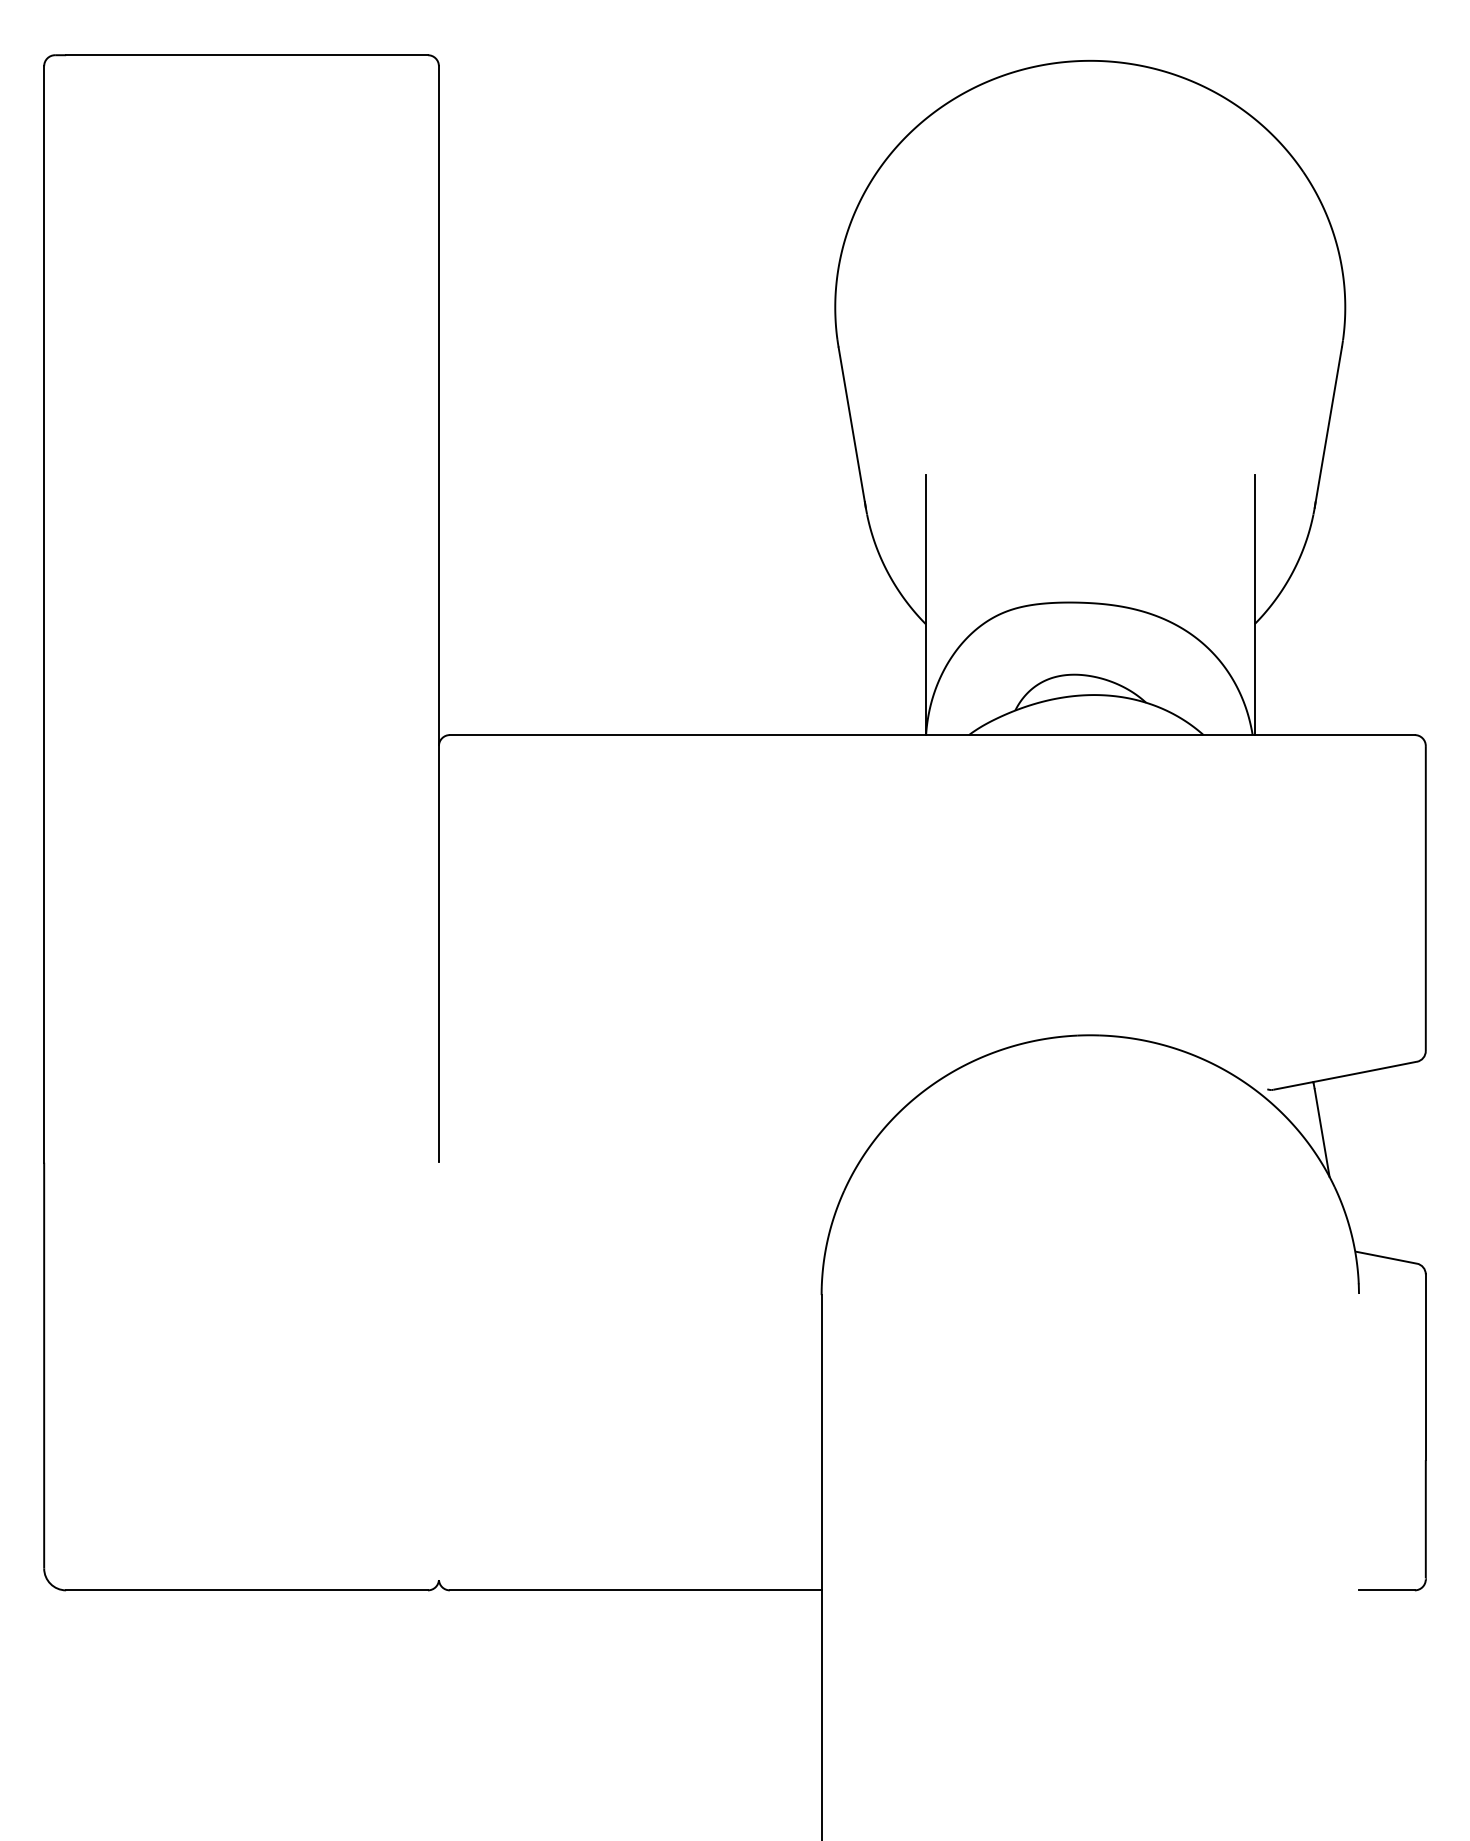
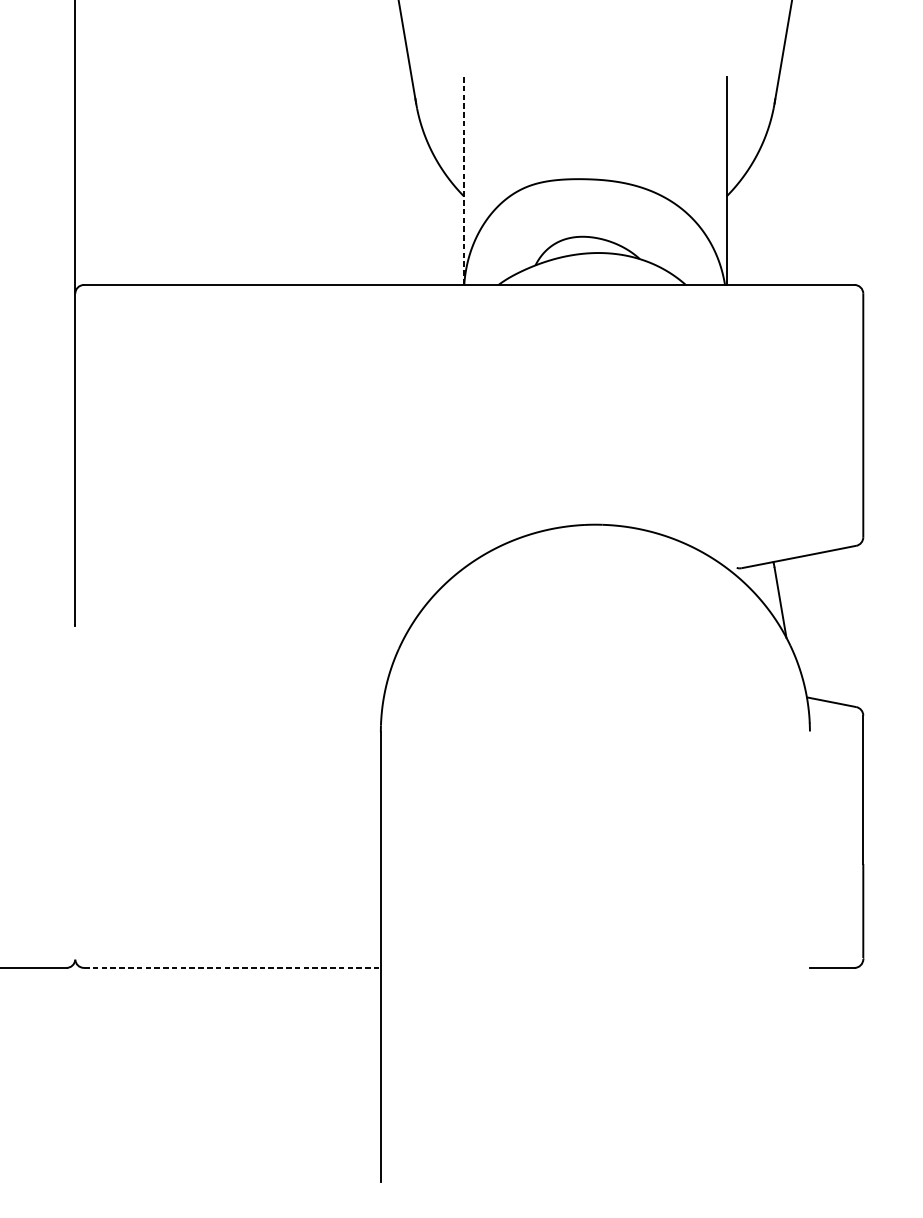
line: (925, 605) -> (463, 181), solid -> dashed
line: (635, 1590) -> (232, 968), solid -> dashed

